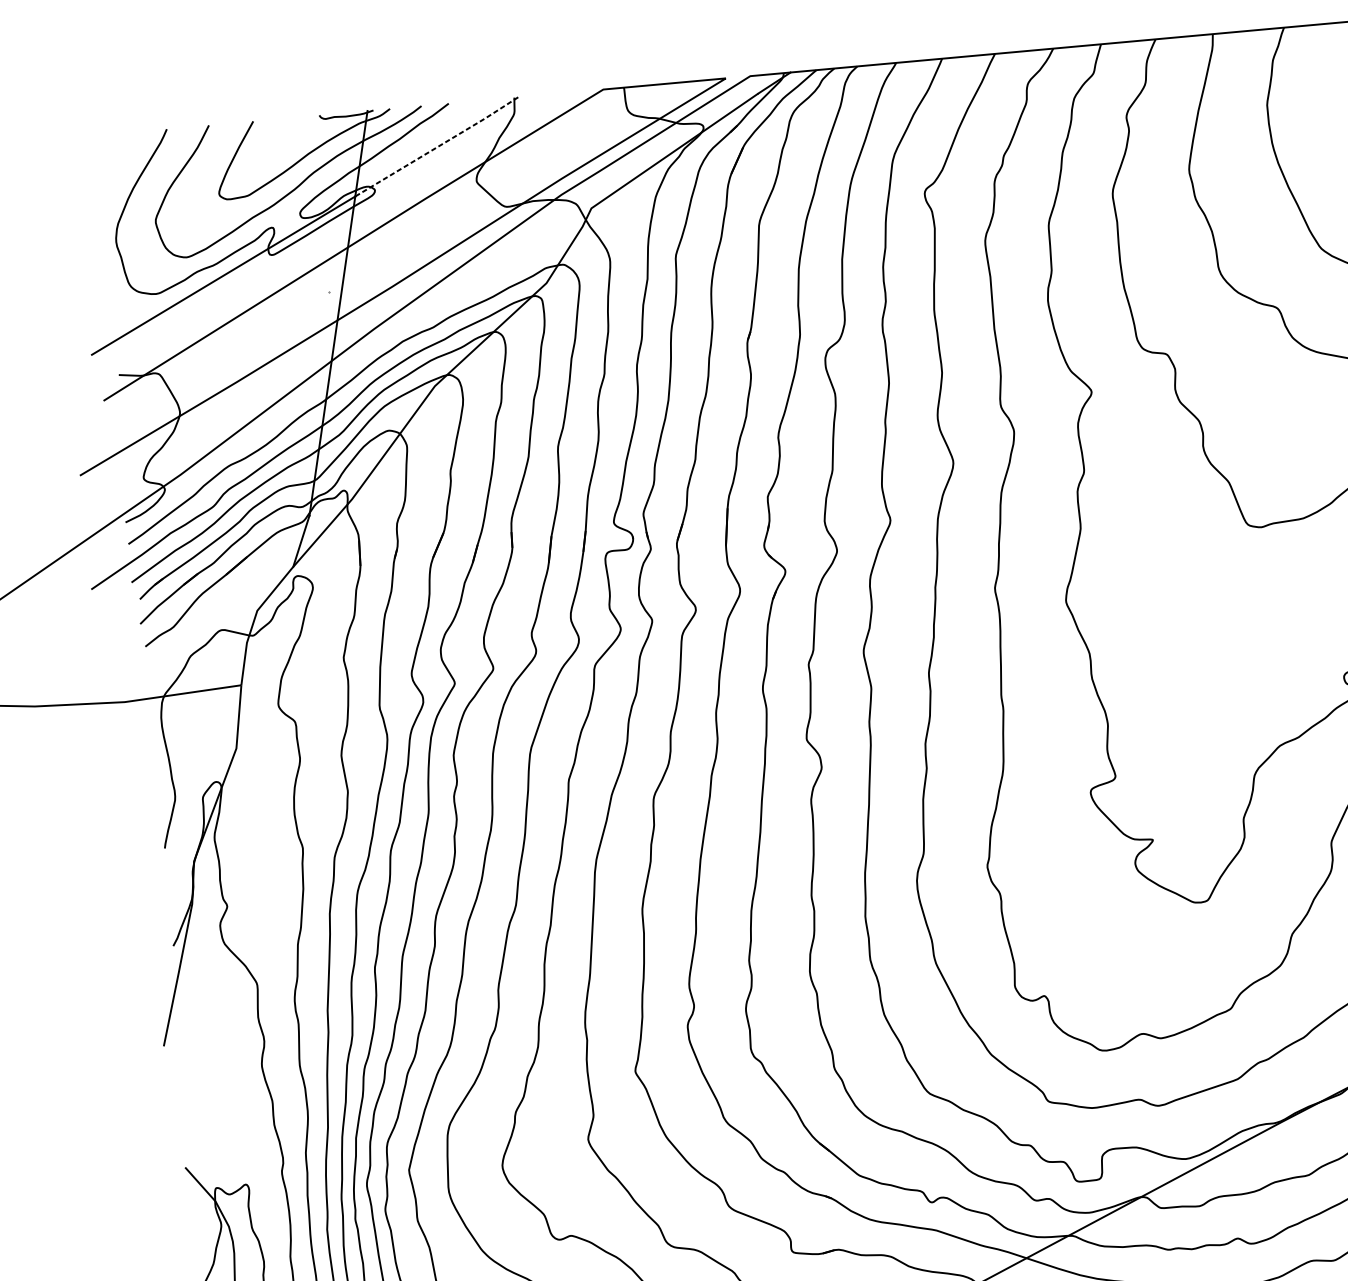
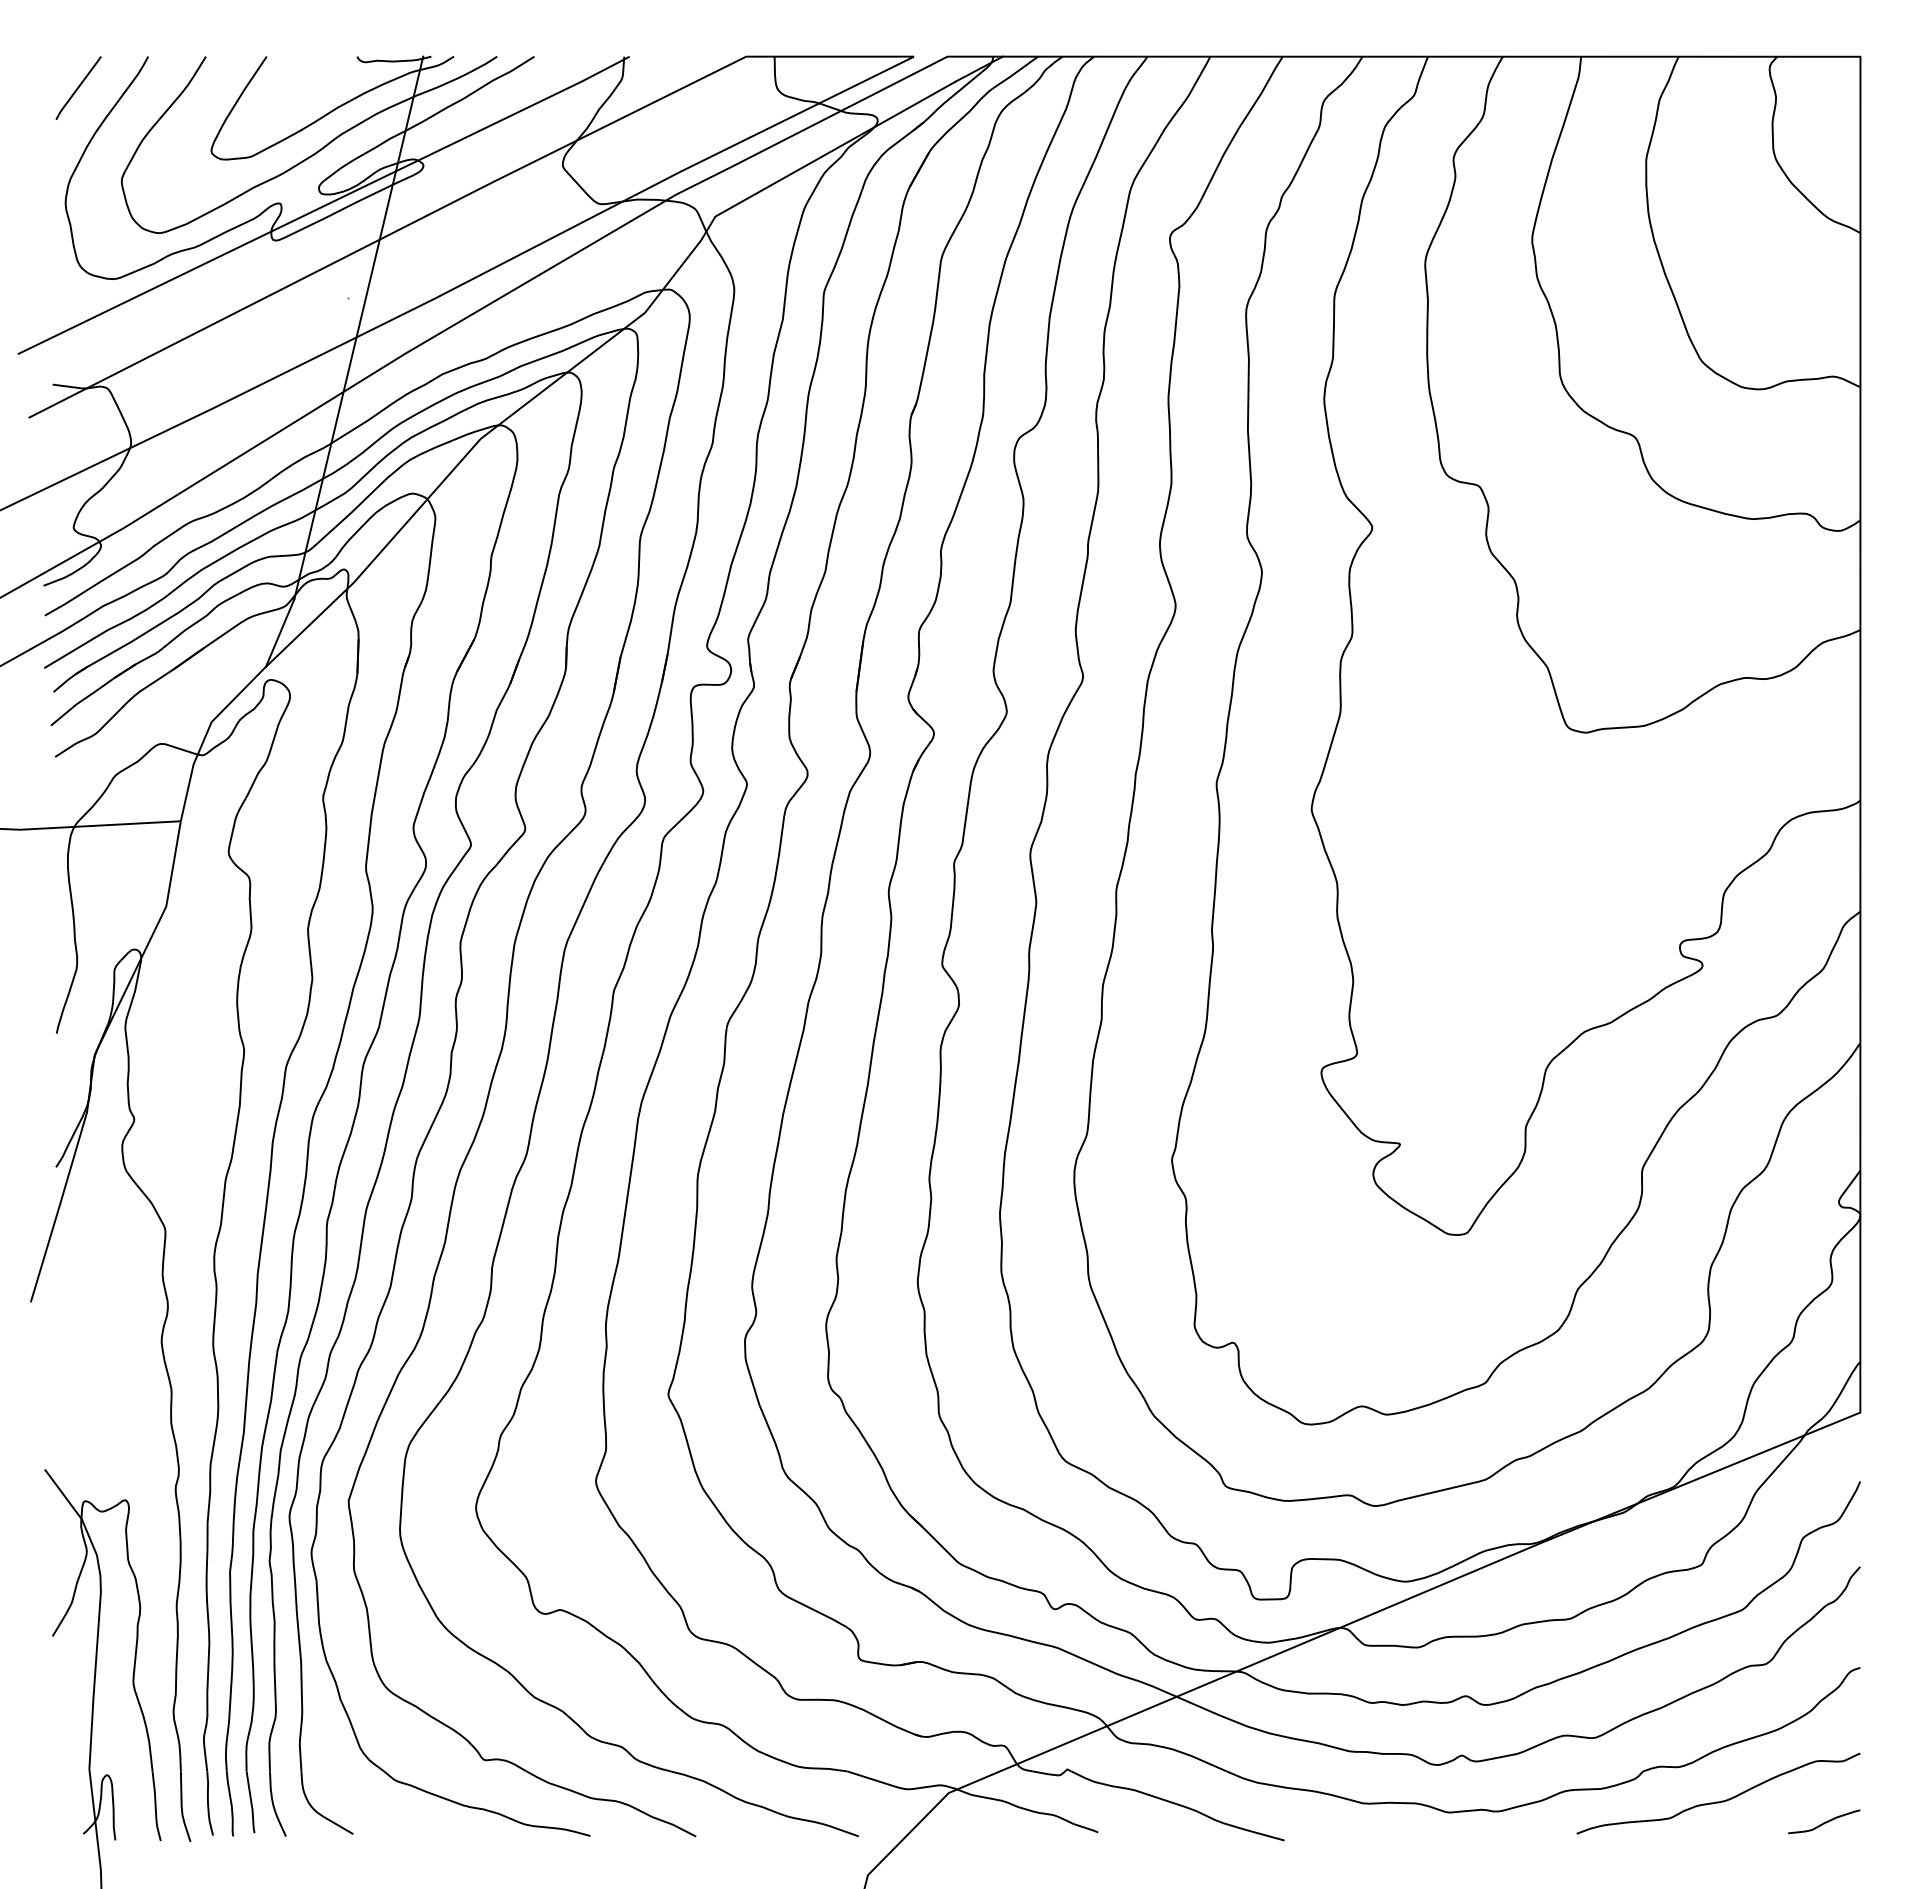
line: (437, 147) -> (513, 114), dashed -> solid
line: (117, 156) -> (78, 87), added

